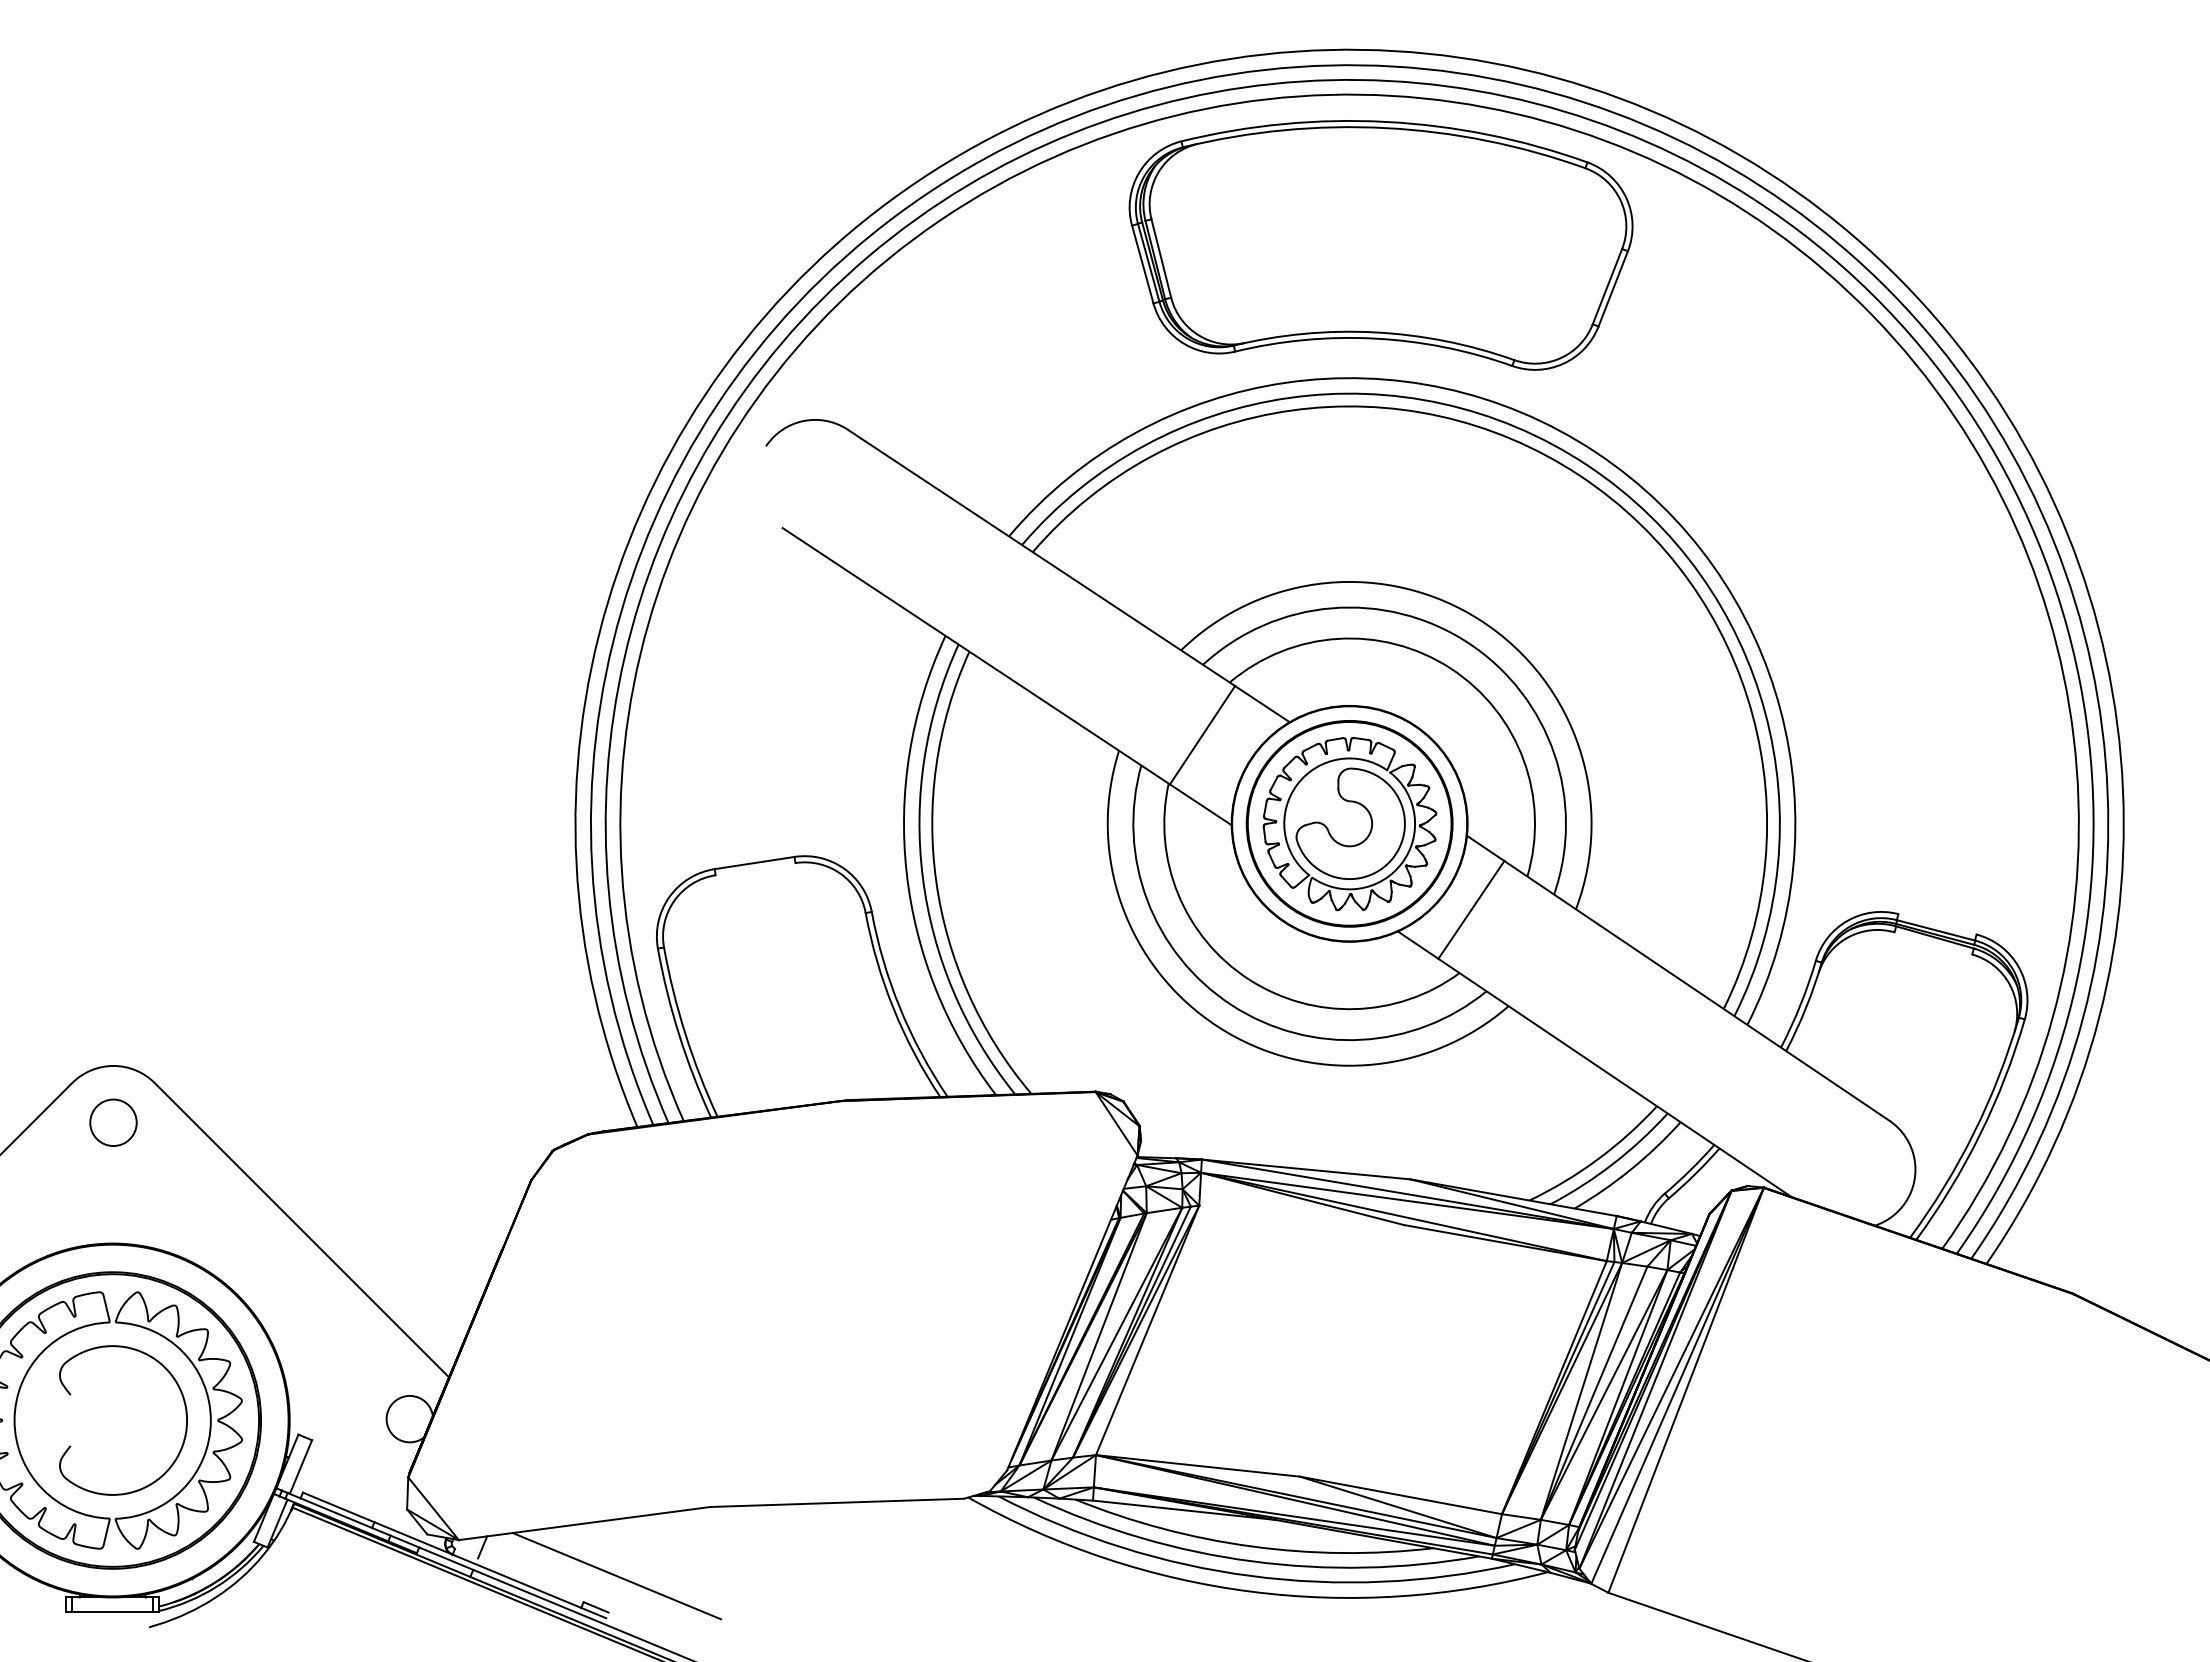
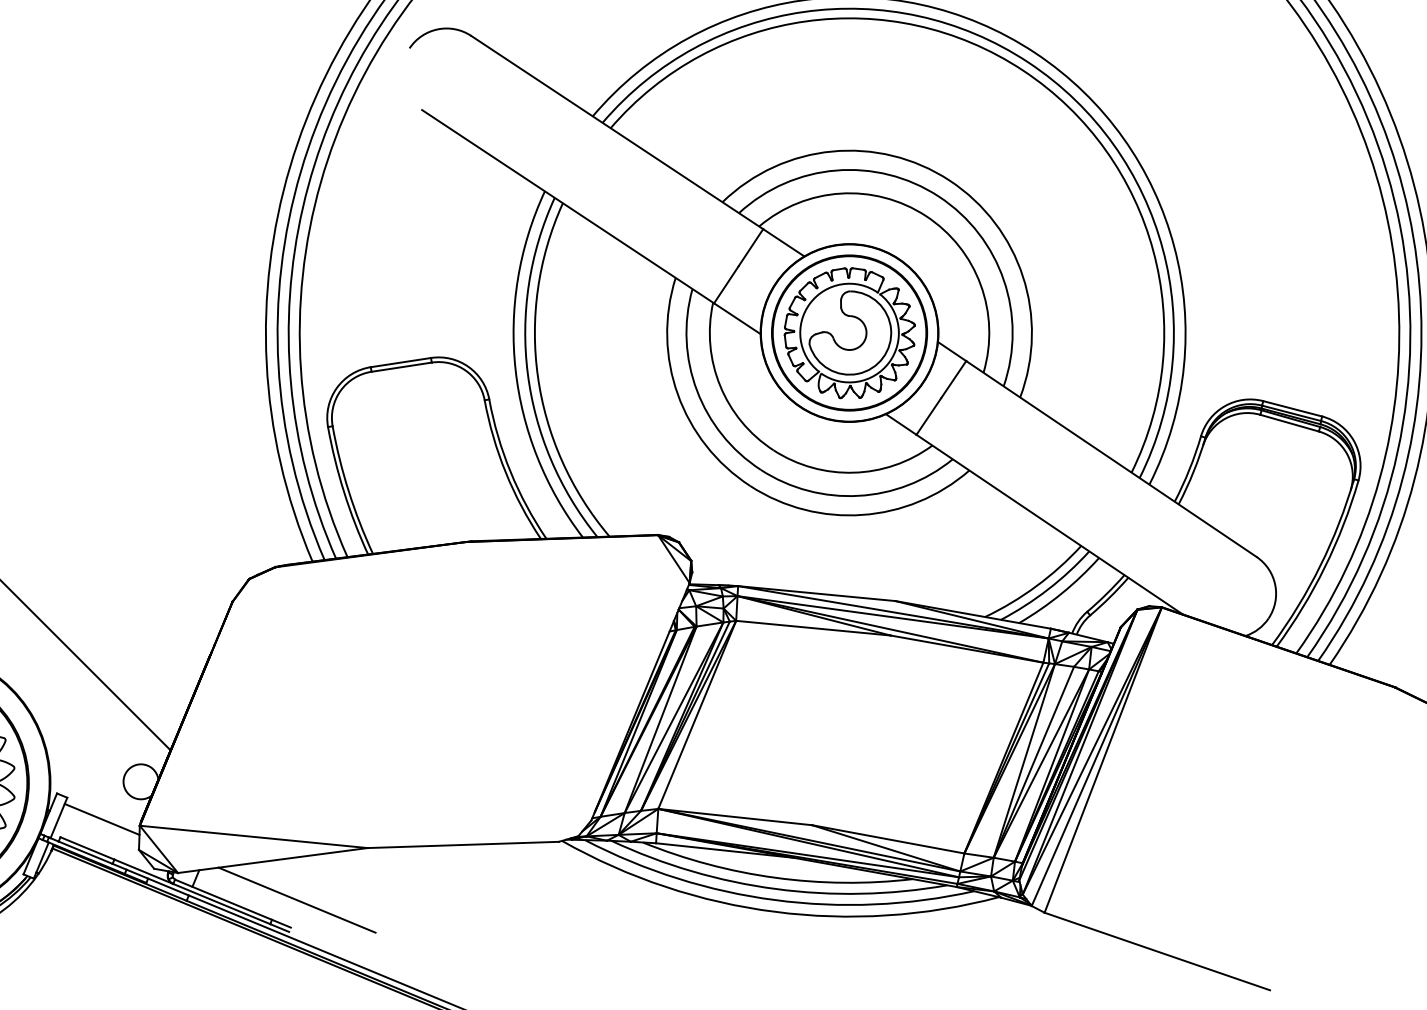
line: (755, 869) -> (401, 367), added
line: (1937, 924) -> (1292, 408), added
line: (1933, 943) -> (1289, 423), added
line: (1301, 1215) -> (813, 628), added
line: (357, 1468) -> (101, 819), added
line: (559, 1491) -> (253, 836), added
line: (518, 1575) -> (222, 899), added

